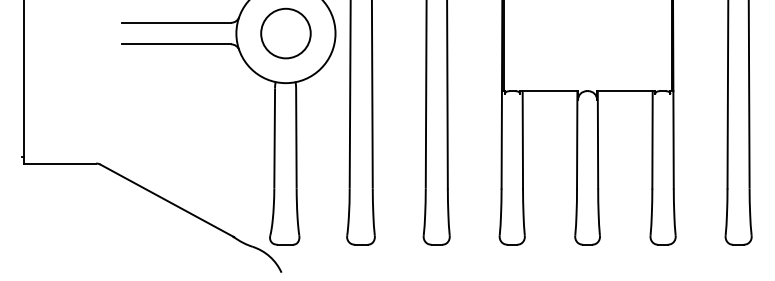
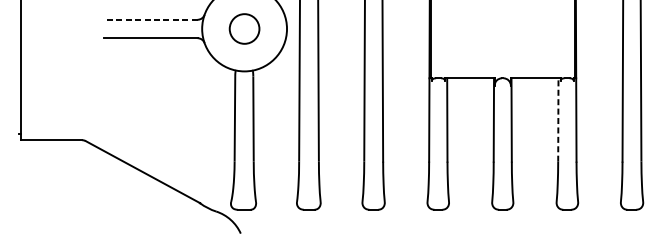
line: (176, 22) -> (150, 19), solid -> dashed
circle: (285, 33) -> (244, 28), size x0.7
line: (652, 139) -> (558, 119), solid -> dashed

